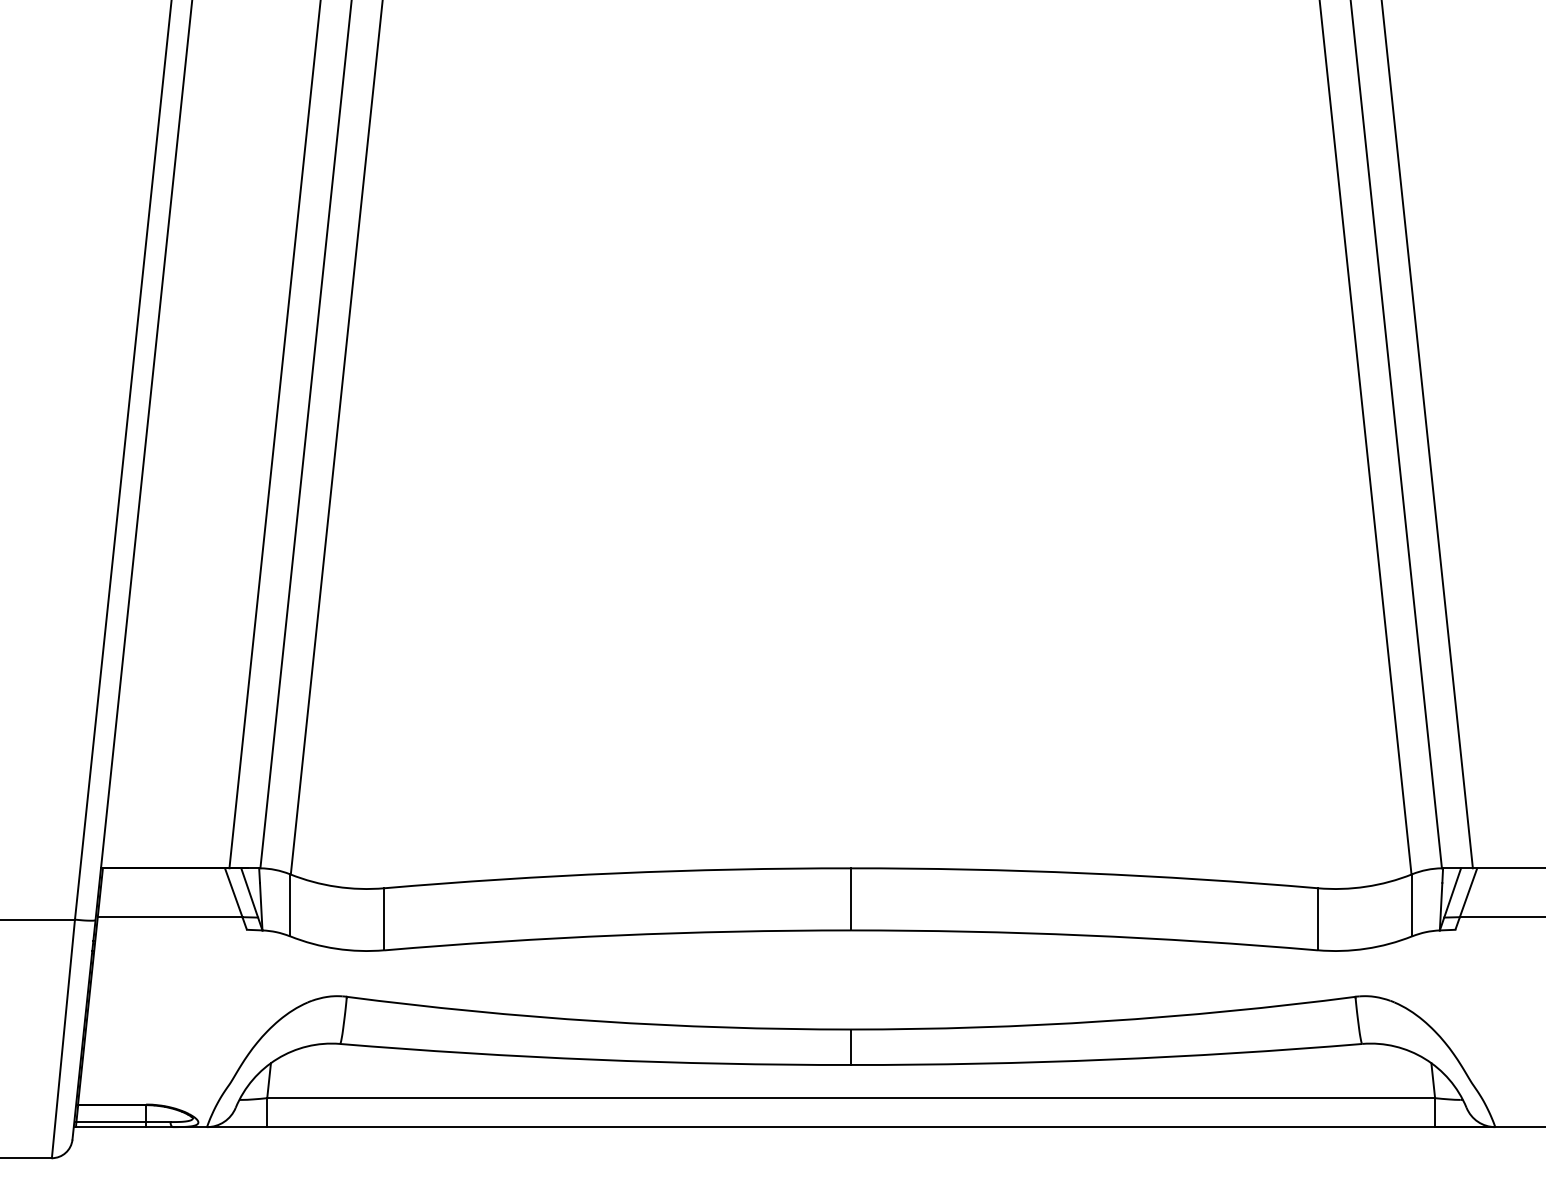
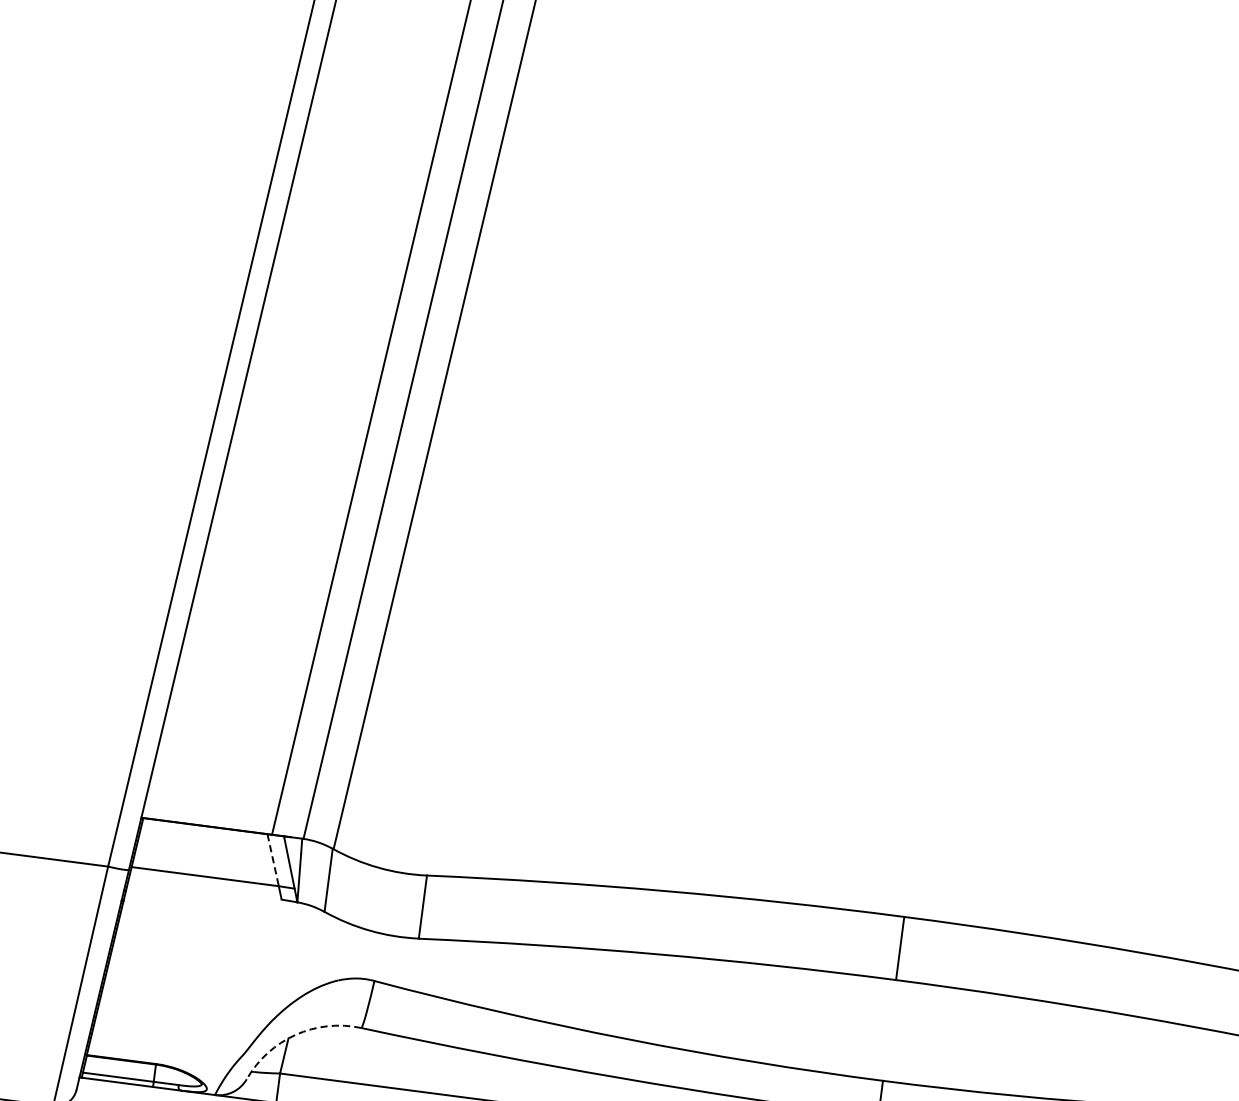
line: (233, 892) -> (272, 859), solid -> dashed
arc: (277, 1058) -> (295, 1034), solid -> dashed

